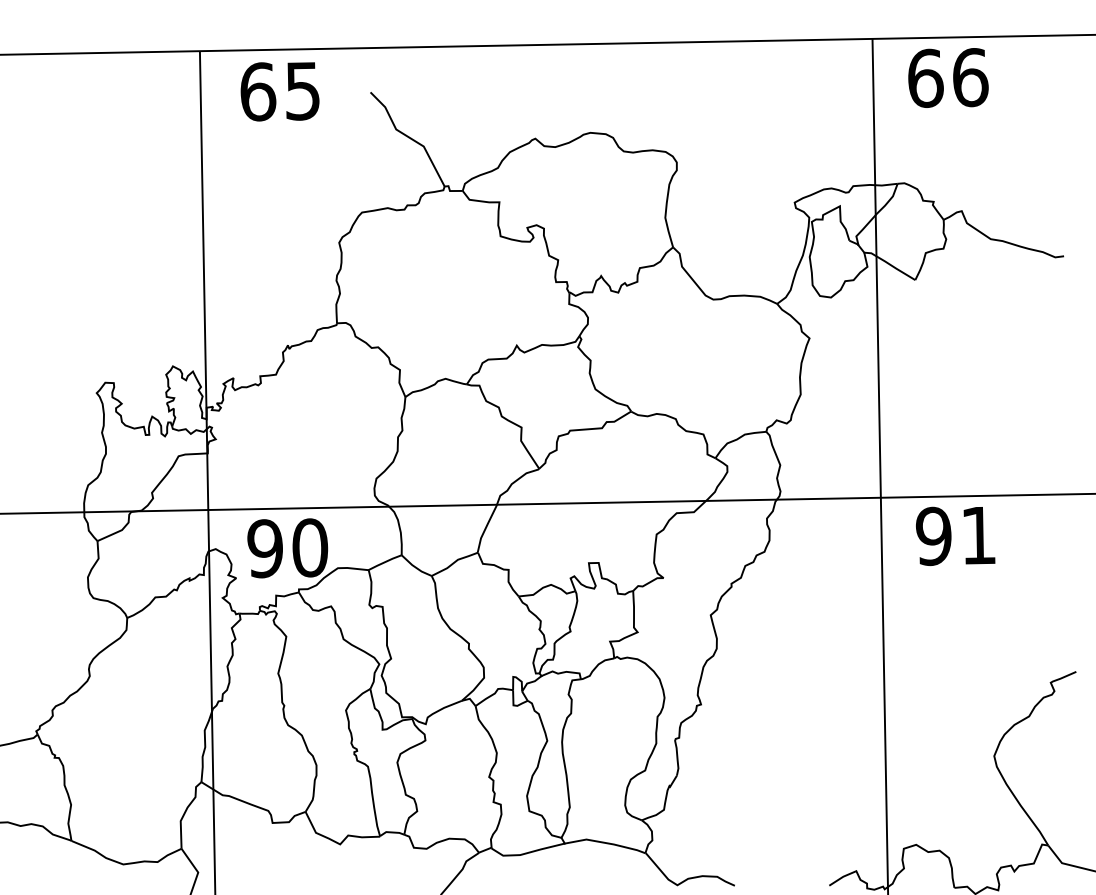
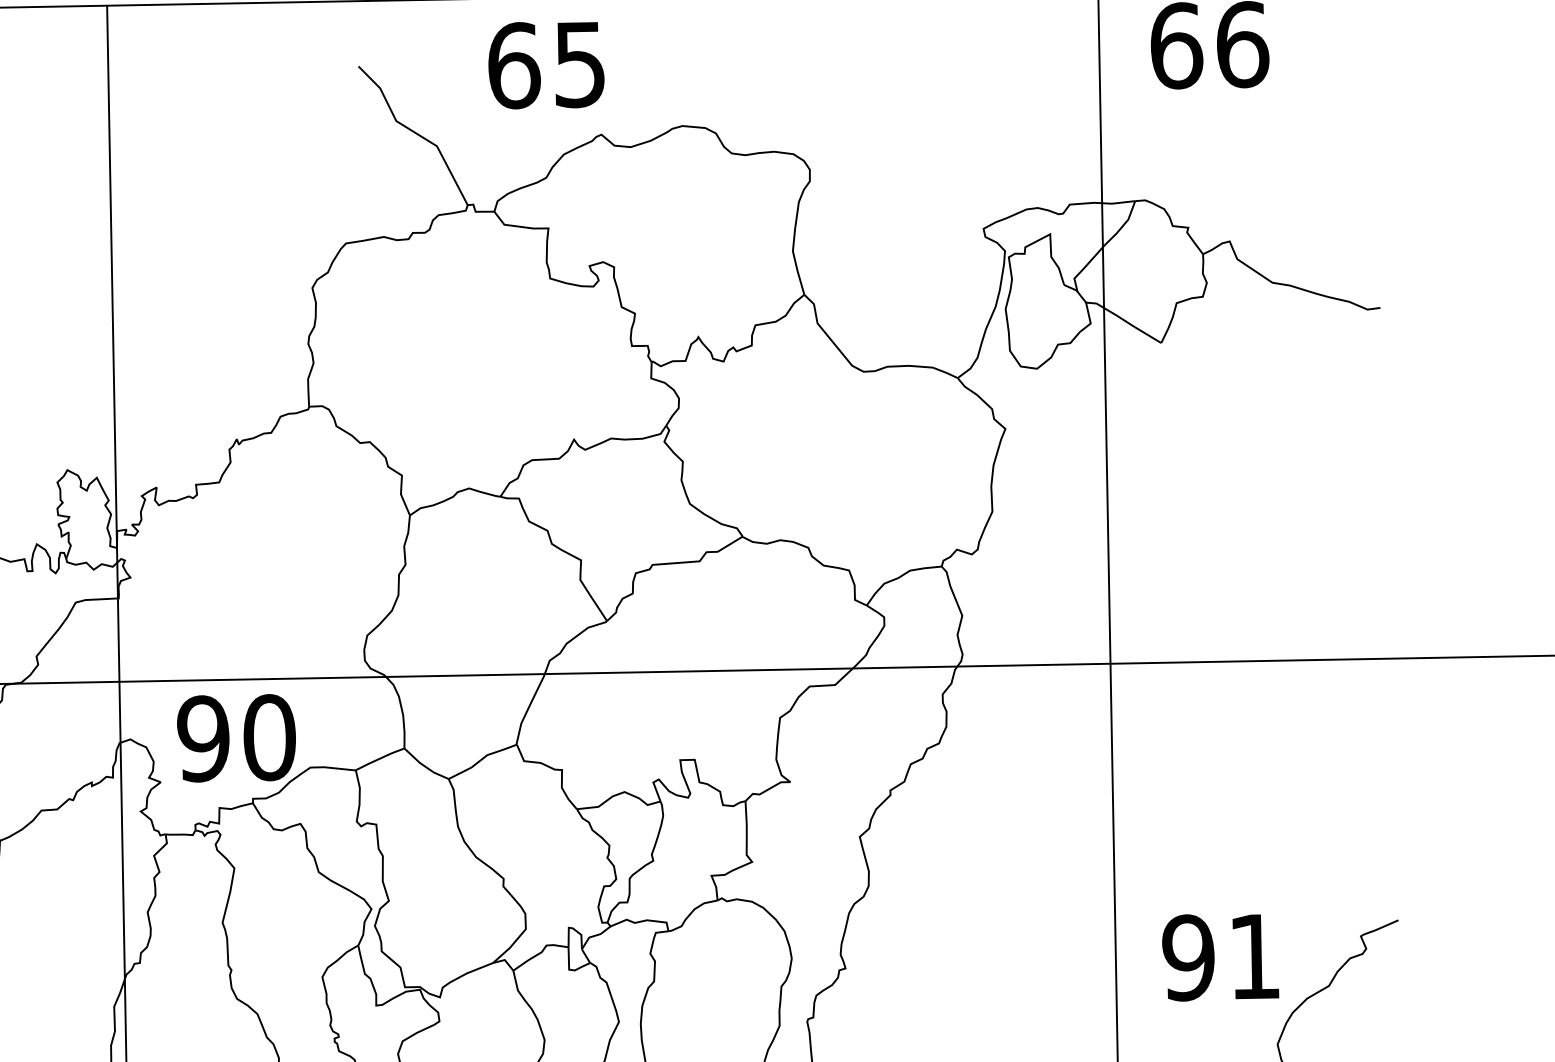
text: (279, 91) -> (545, 65), moved
text: (955, 535) -> (1220, 956), moved

